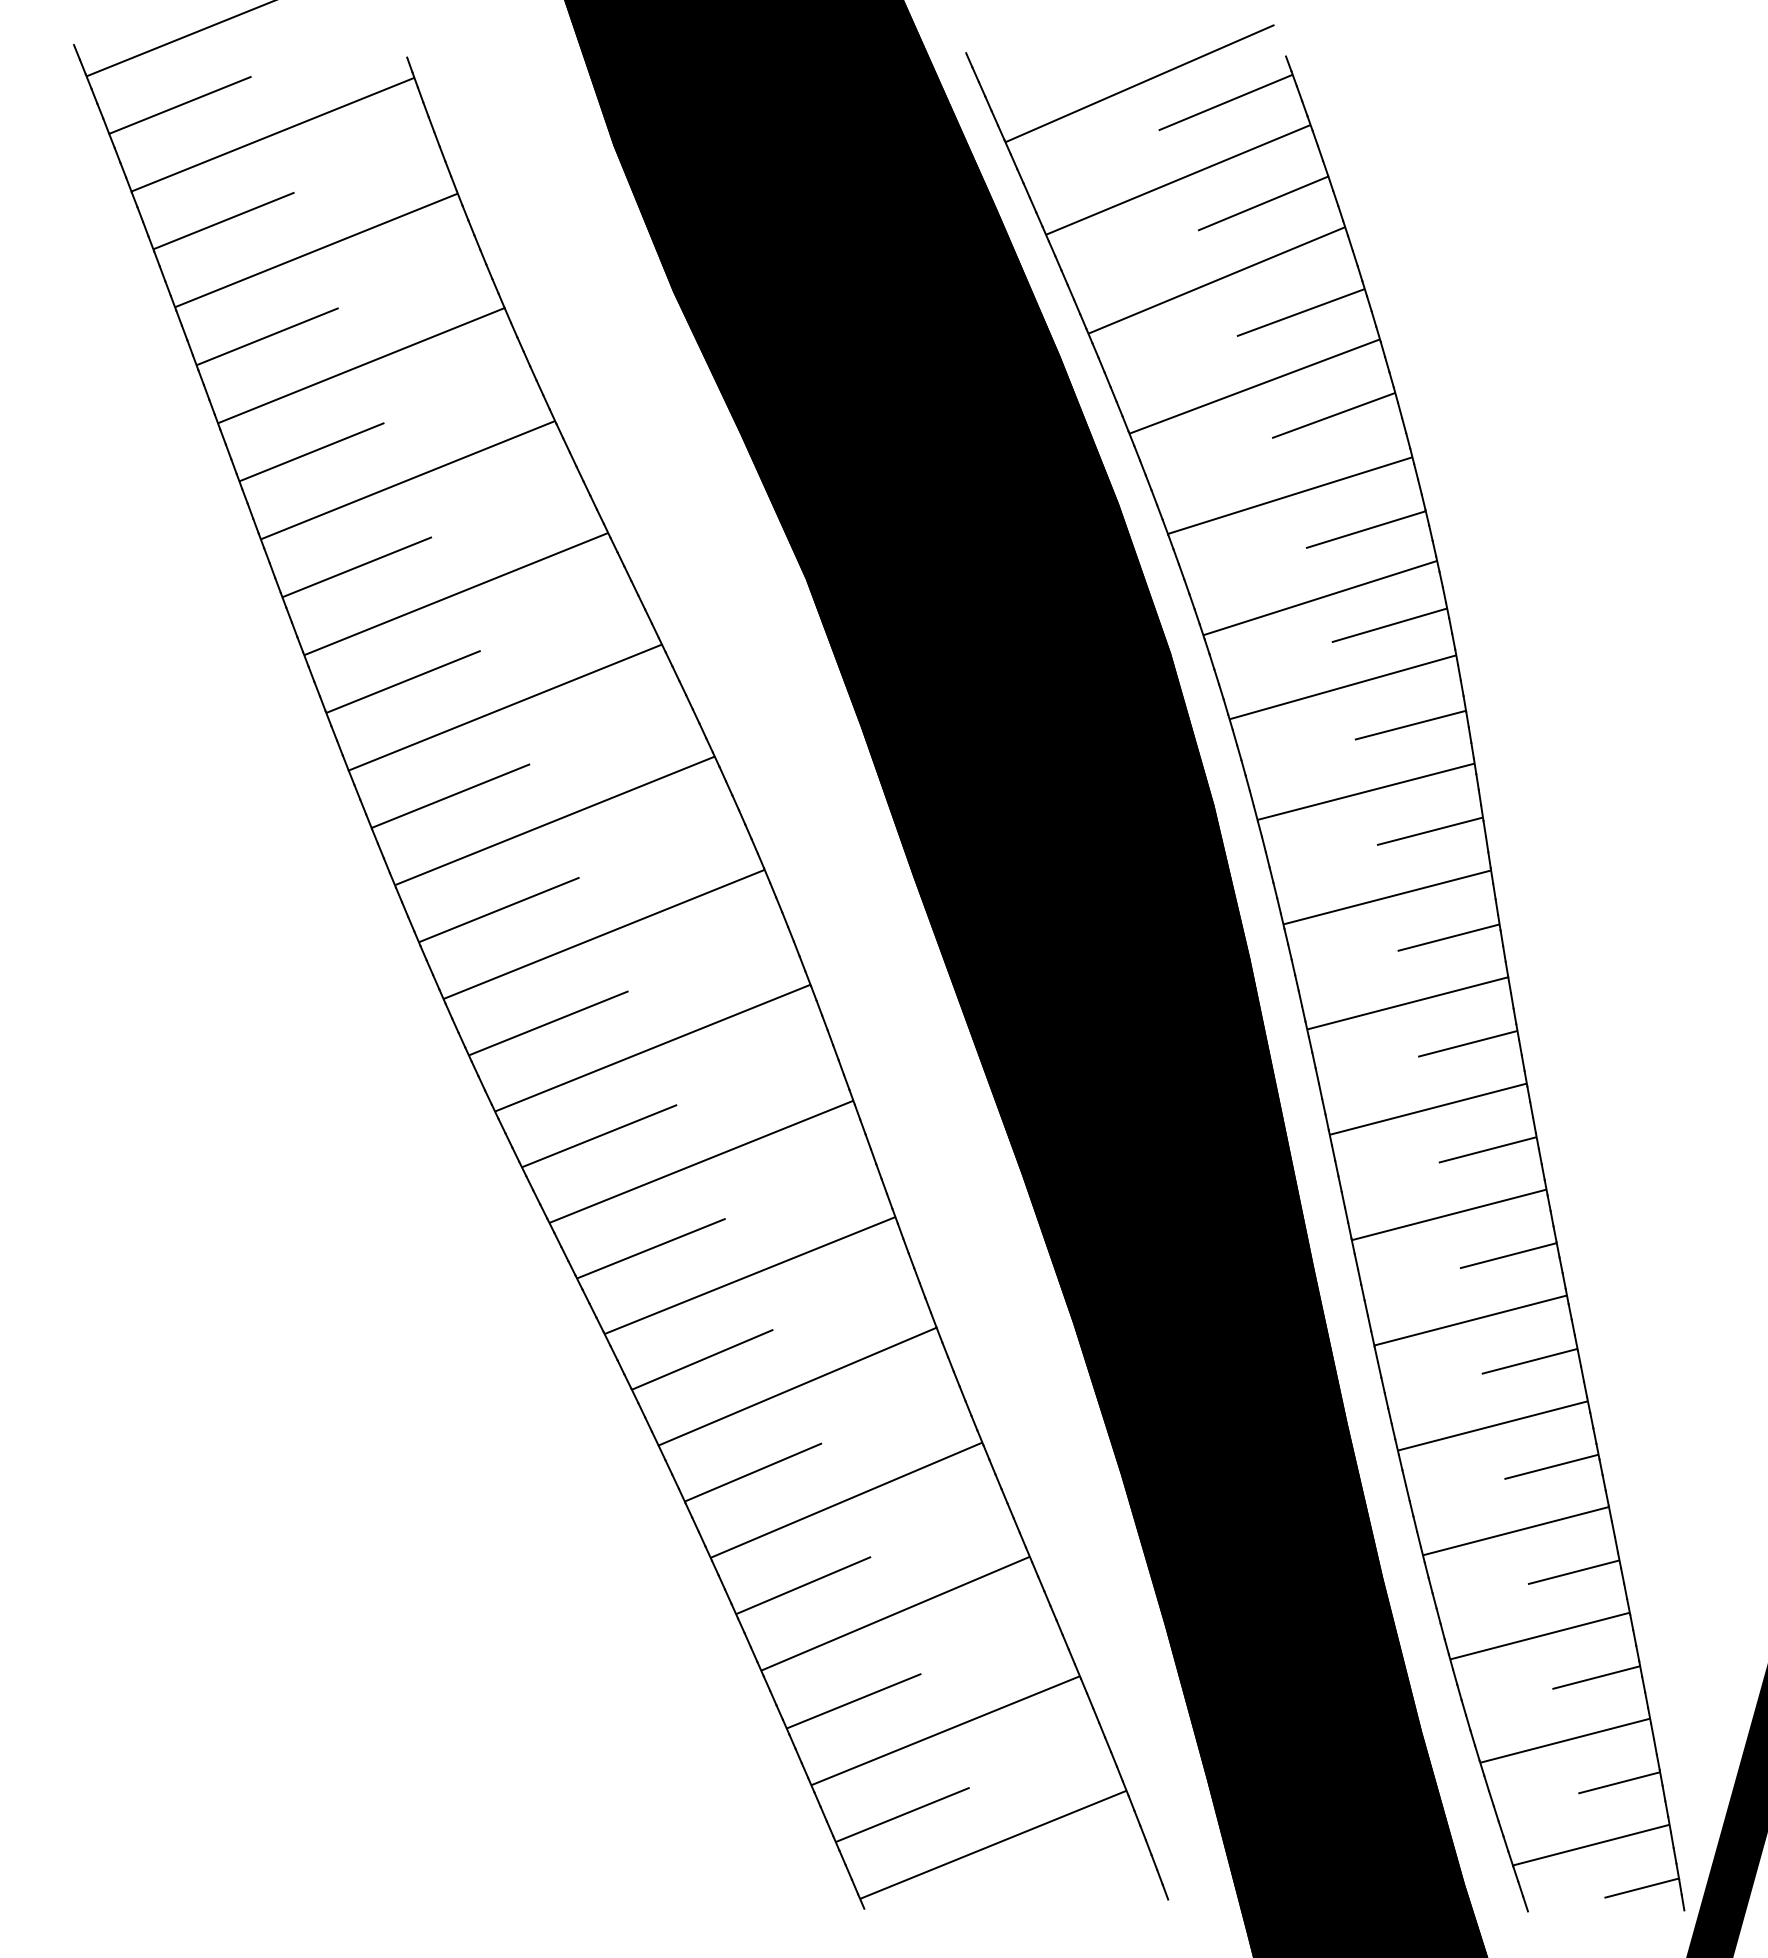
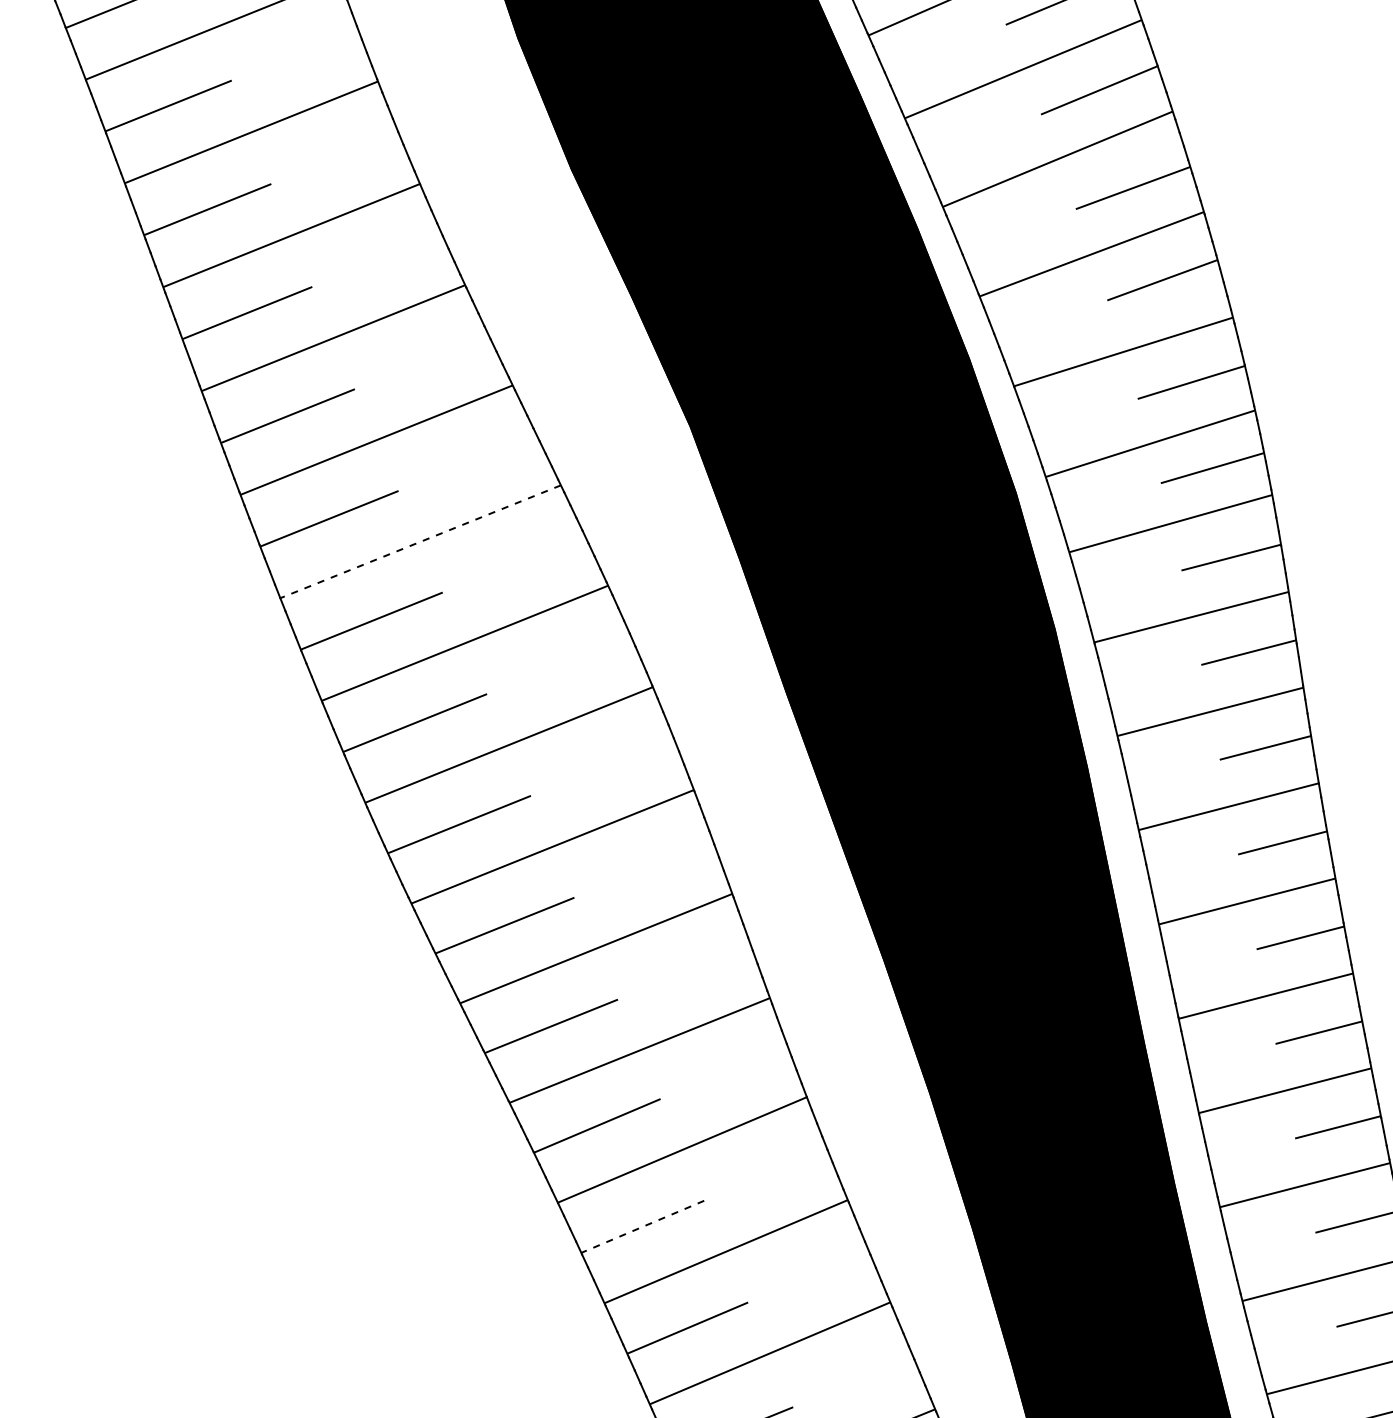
line: (505, 707) -> (420, 541), solid -> dashed
line: (753, 1472) -> (642, 1226), solid -> dashed

